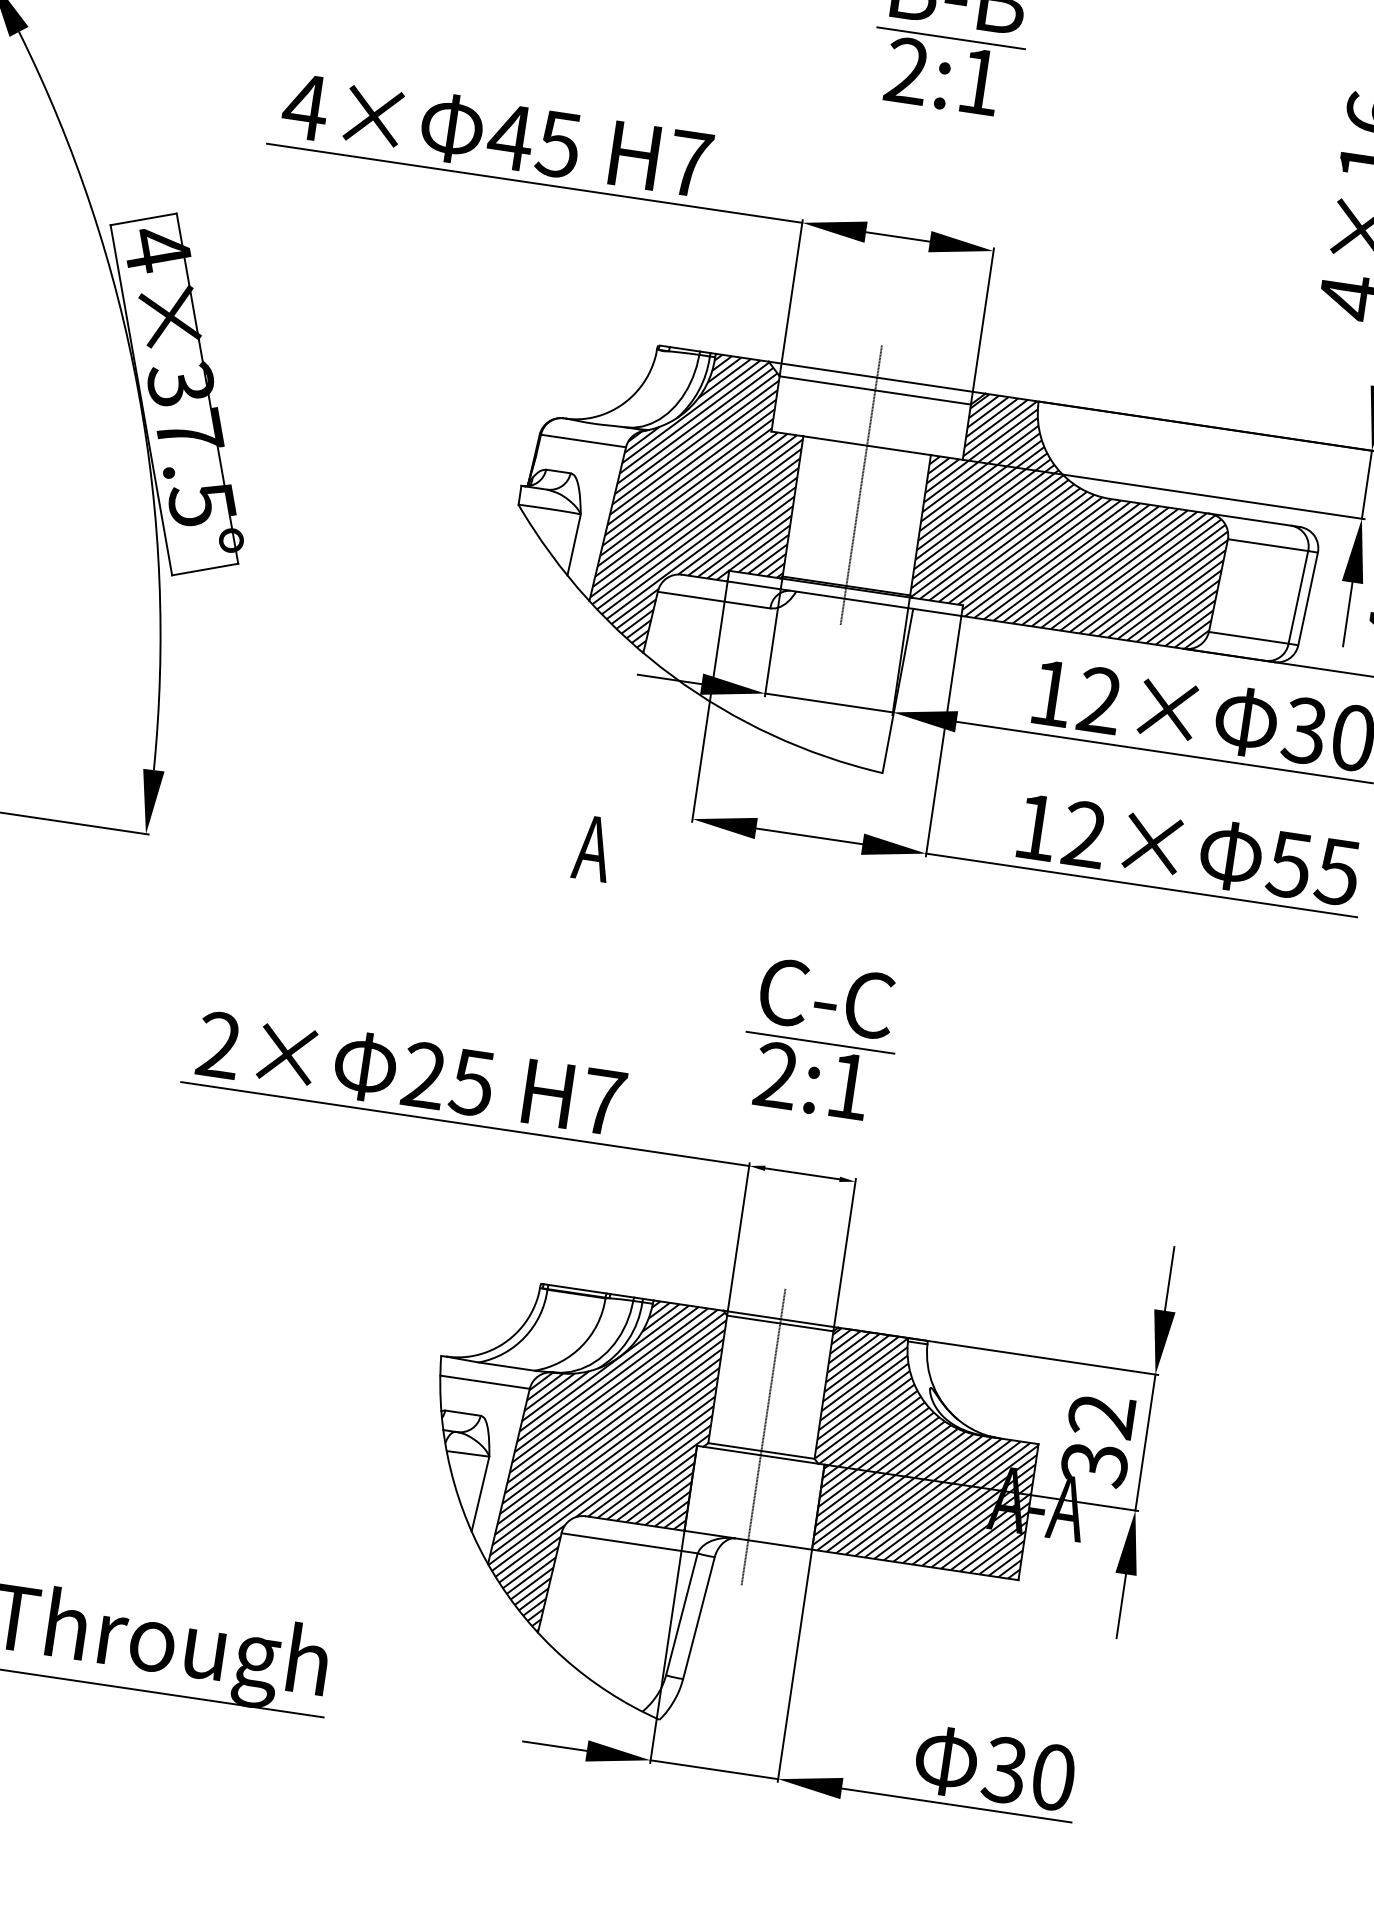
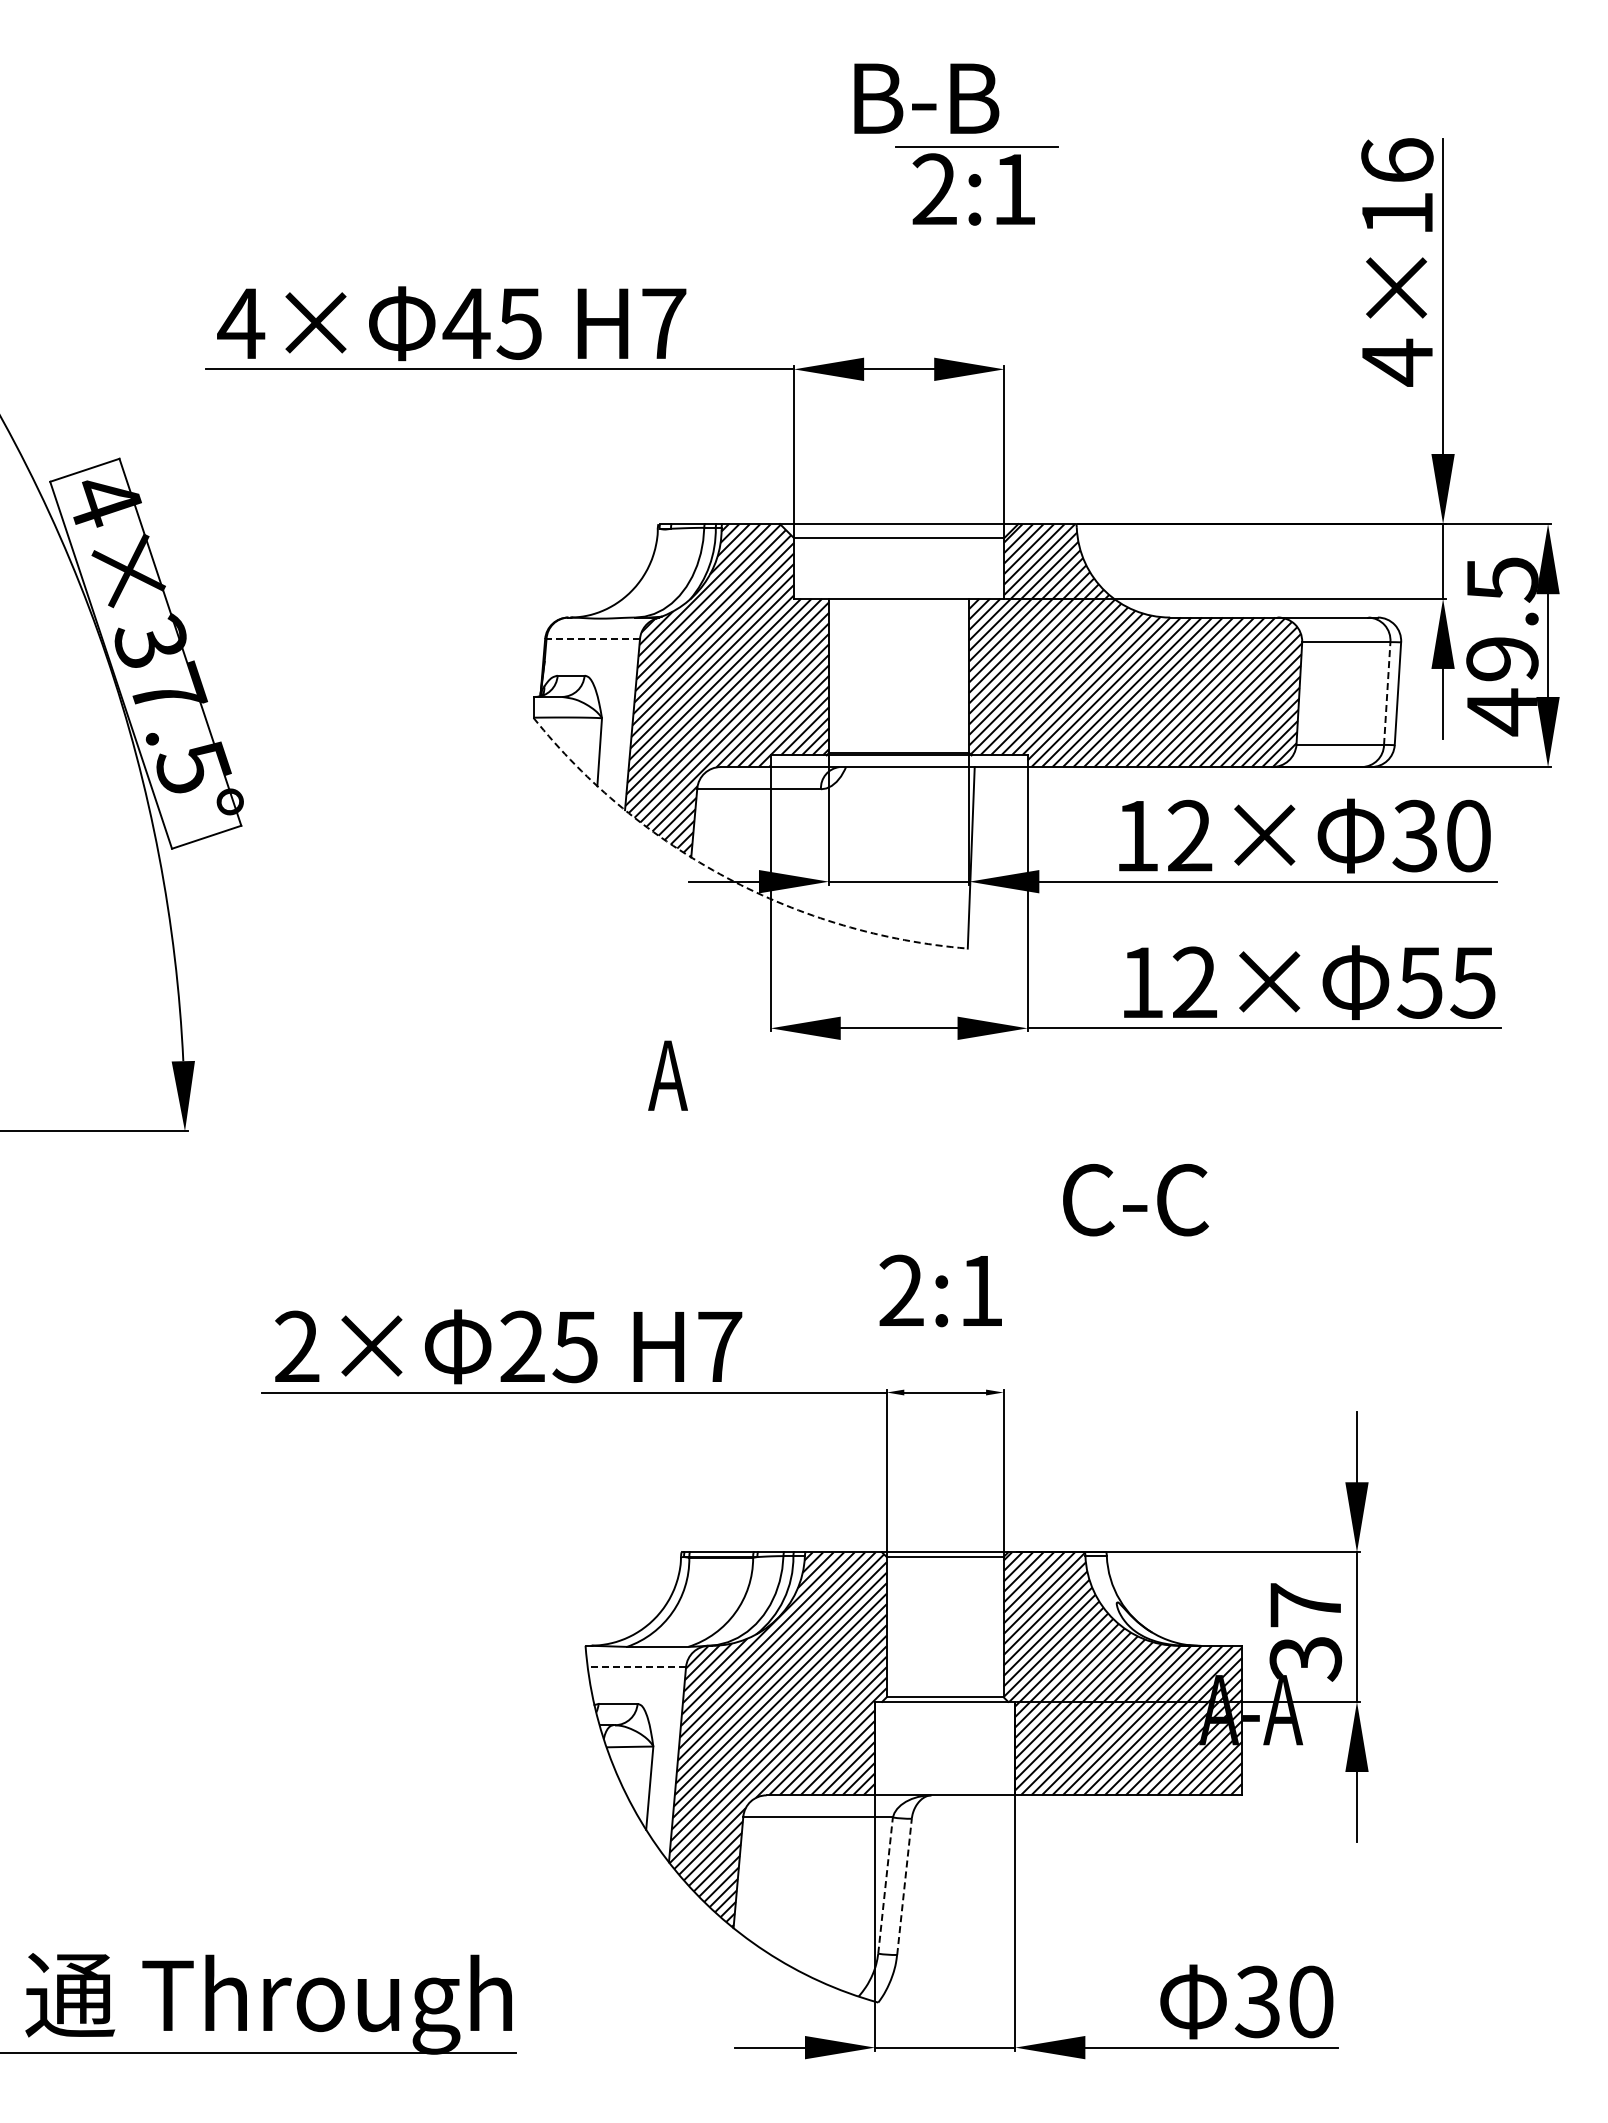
part: (945, 73) -> (976, 185), moved
line: (583, 440) -> (593, 638), solid -> dashed
line: (861, 484) -> (899, 641), removed
line: (1298, 597) -> (1387, 693), solid -> dashed
arc: (672, 675) -> (726, 877), solid -> dashed
text: (826, 998) -> (1135, 1200), moved
line: (820, 1042) -> (943, 1248), removed
line: (484, 1382) -> (636, 1667), solid -> dashed
text: (1100, 1415) -> (1304, 1605), 32 -> 37
line: (763, 1437) -> (945, 1682), removed
line: (681, 1614) -> (885, 1885), solid -> dashed
line: (699, 1617) -> (904, 1886), solid -> dashed

